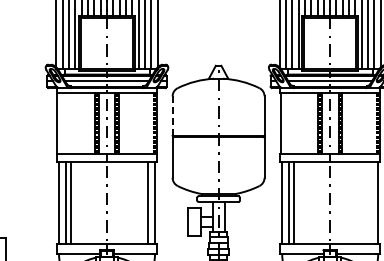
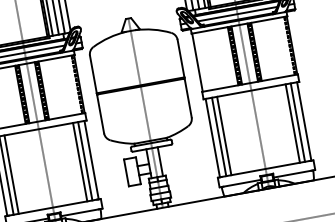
line: (172, 116) -> (93, 74), dashed -> solid
line: (142, 202) -> (79, 162), added
line: (366, 202) -> (293, 123), added
line: (371, 202) -> (297, 122), added

